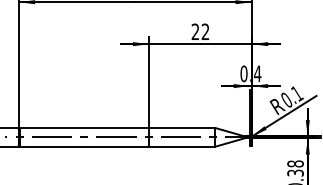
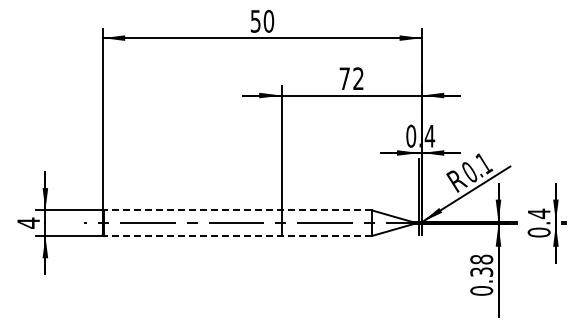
text: (195, 31) -> (344, 78), 22 -> 72
line: (117, 128) -> (238, 210), solid -> dashed
line: (117, 146) -> (238, 235), solid -> dashed

